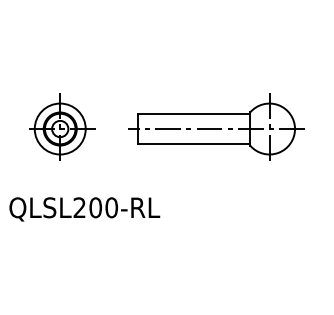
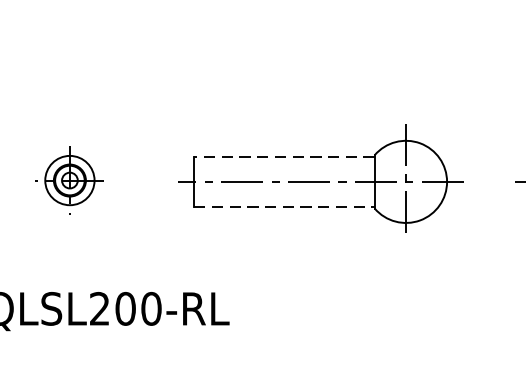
line: (193, 113) -> (283, 156), solid -> dashed
part: (62, 126) -> (72, 177), size x0.6
line: (194, 144) -> (284, 206), solid -> dashed

